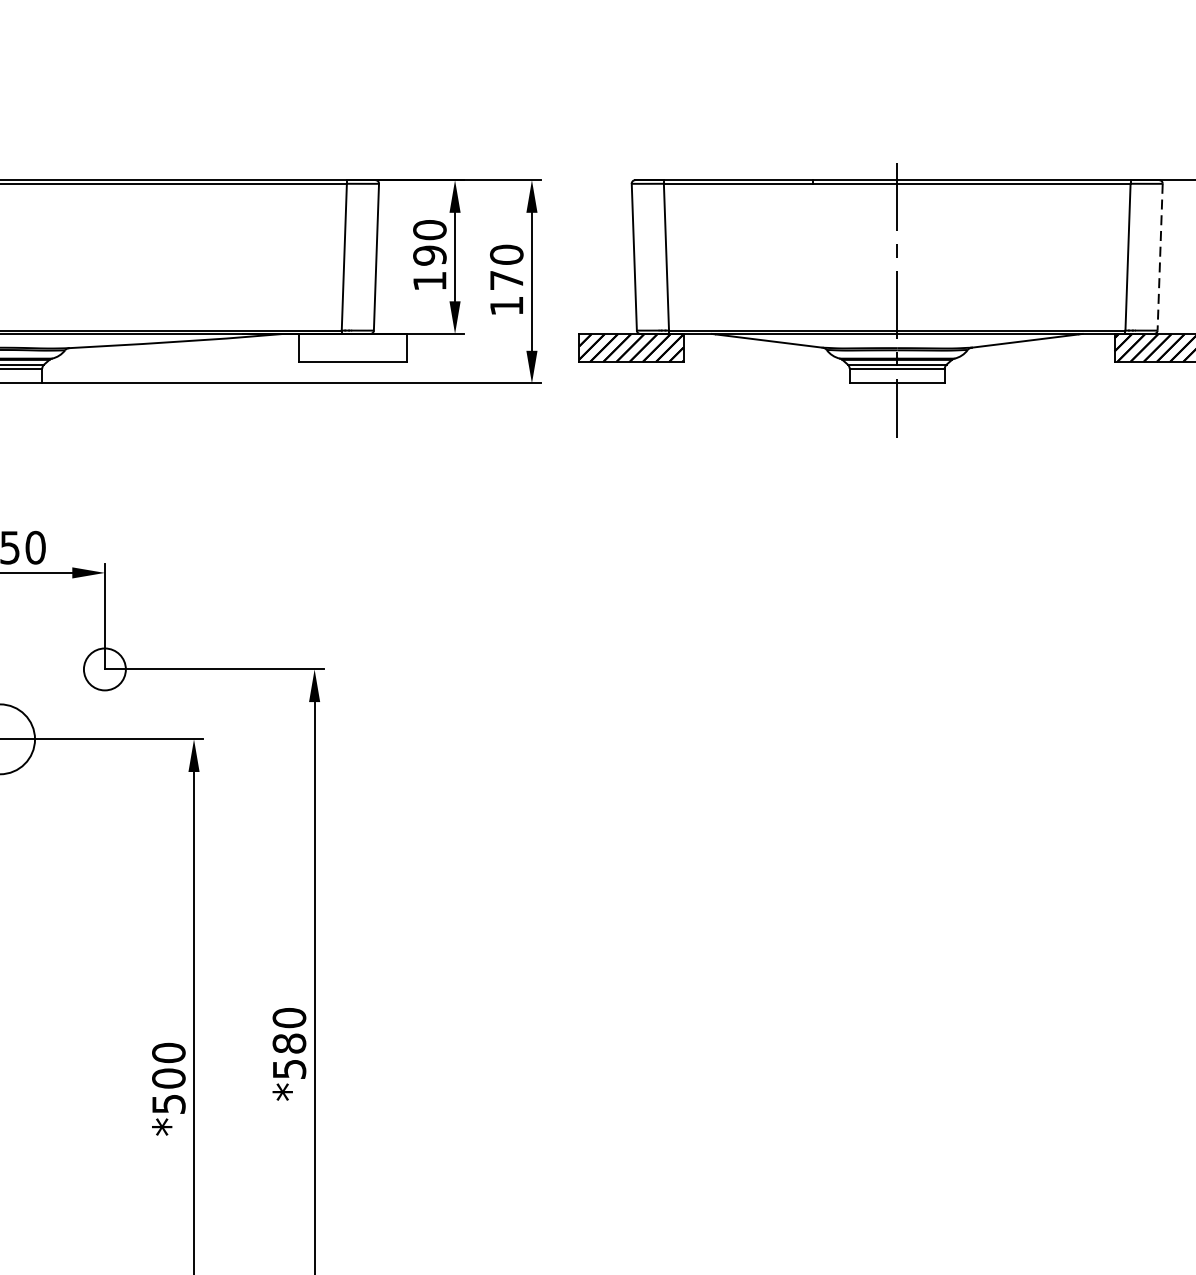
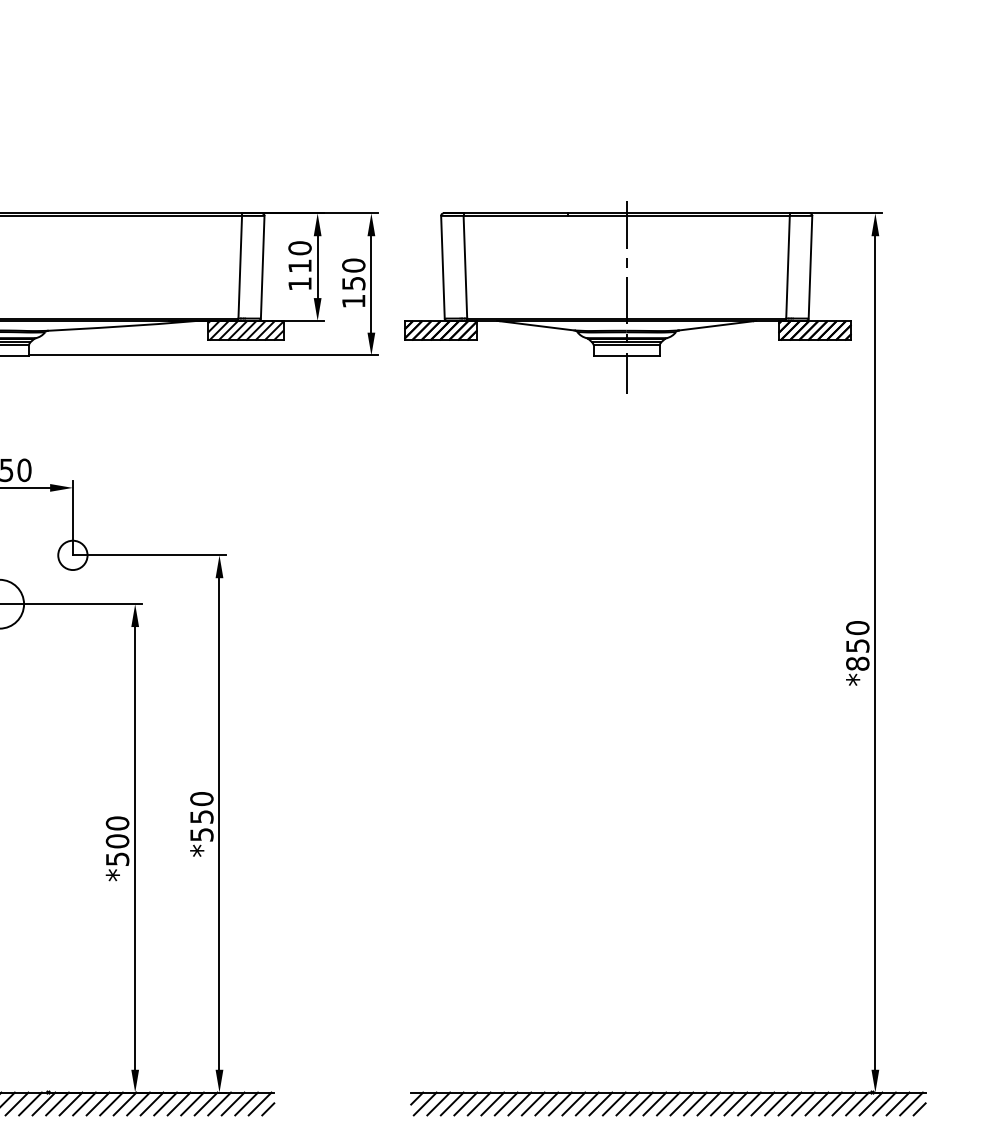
text: (429, 256) -> (299, 266), 190 -> 110
line: (1160, 257) -> (810, 267), dashed -> solid
text: (506, 280) -> (353, 283), 170 -> 150
hatch: (353, 347) -> (246, 330), added
text: (288, 1043) -> (201, 816), *580 -> *550

